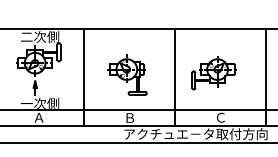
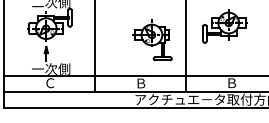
part: (213, 73) -> (224, 26), moved
part: (127, 74) -> (152, 39), moved
text: (38, 117) -> (49, 82), Ａ -> Ｃ
text: (220, 117) -> (231, 82), Ｃ -> Ｂ

